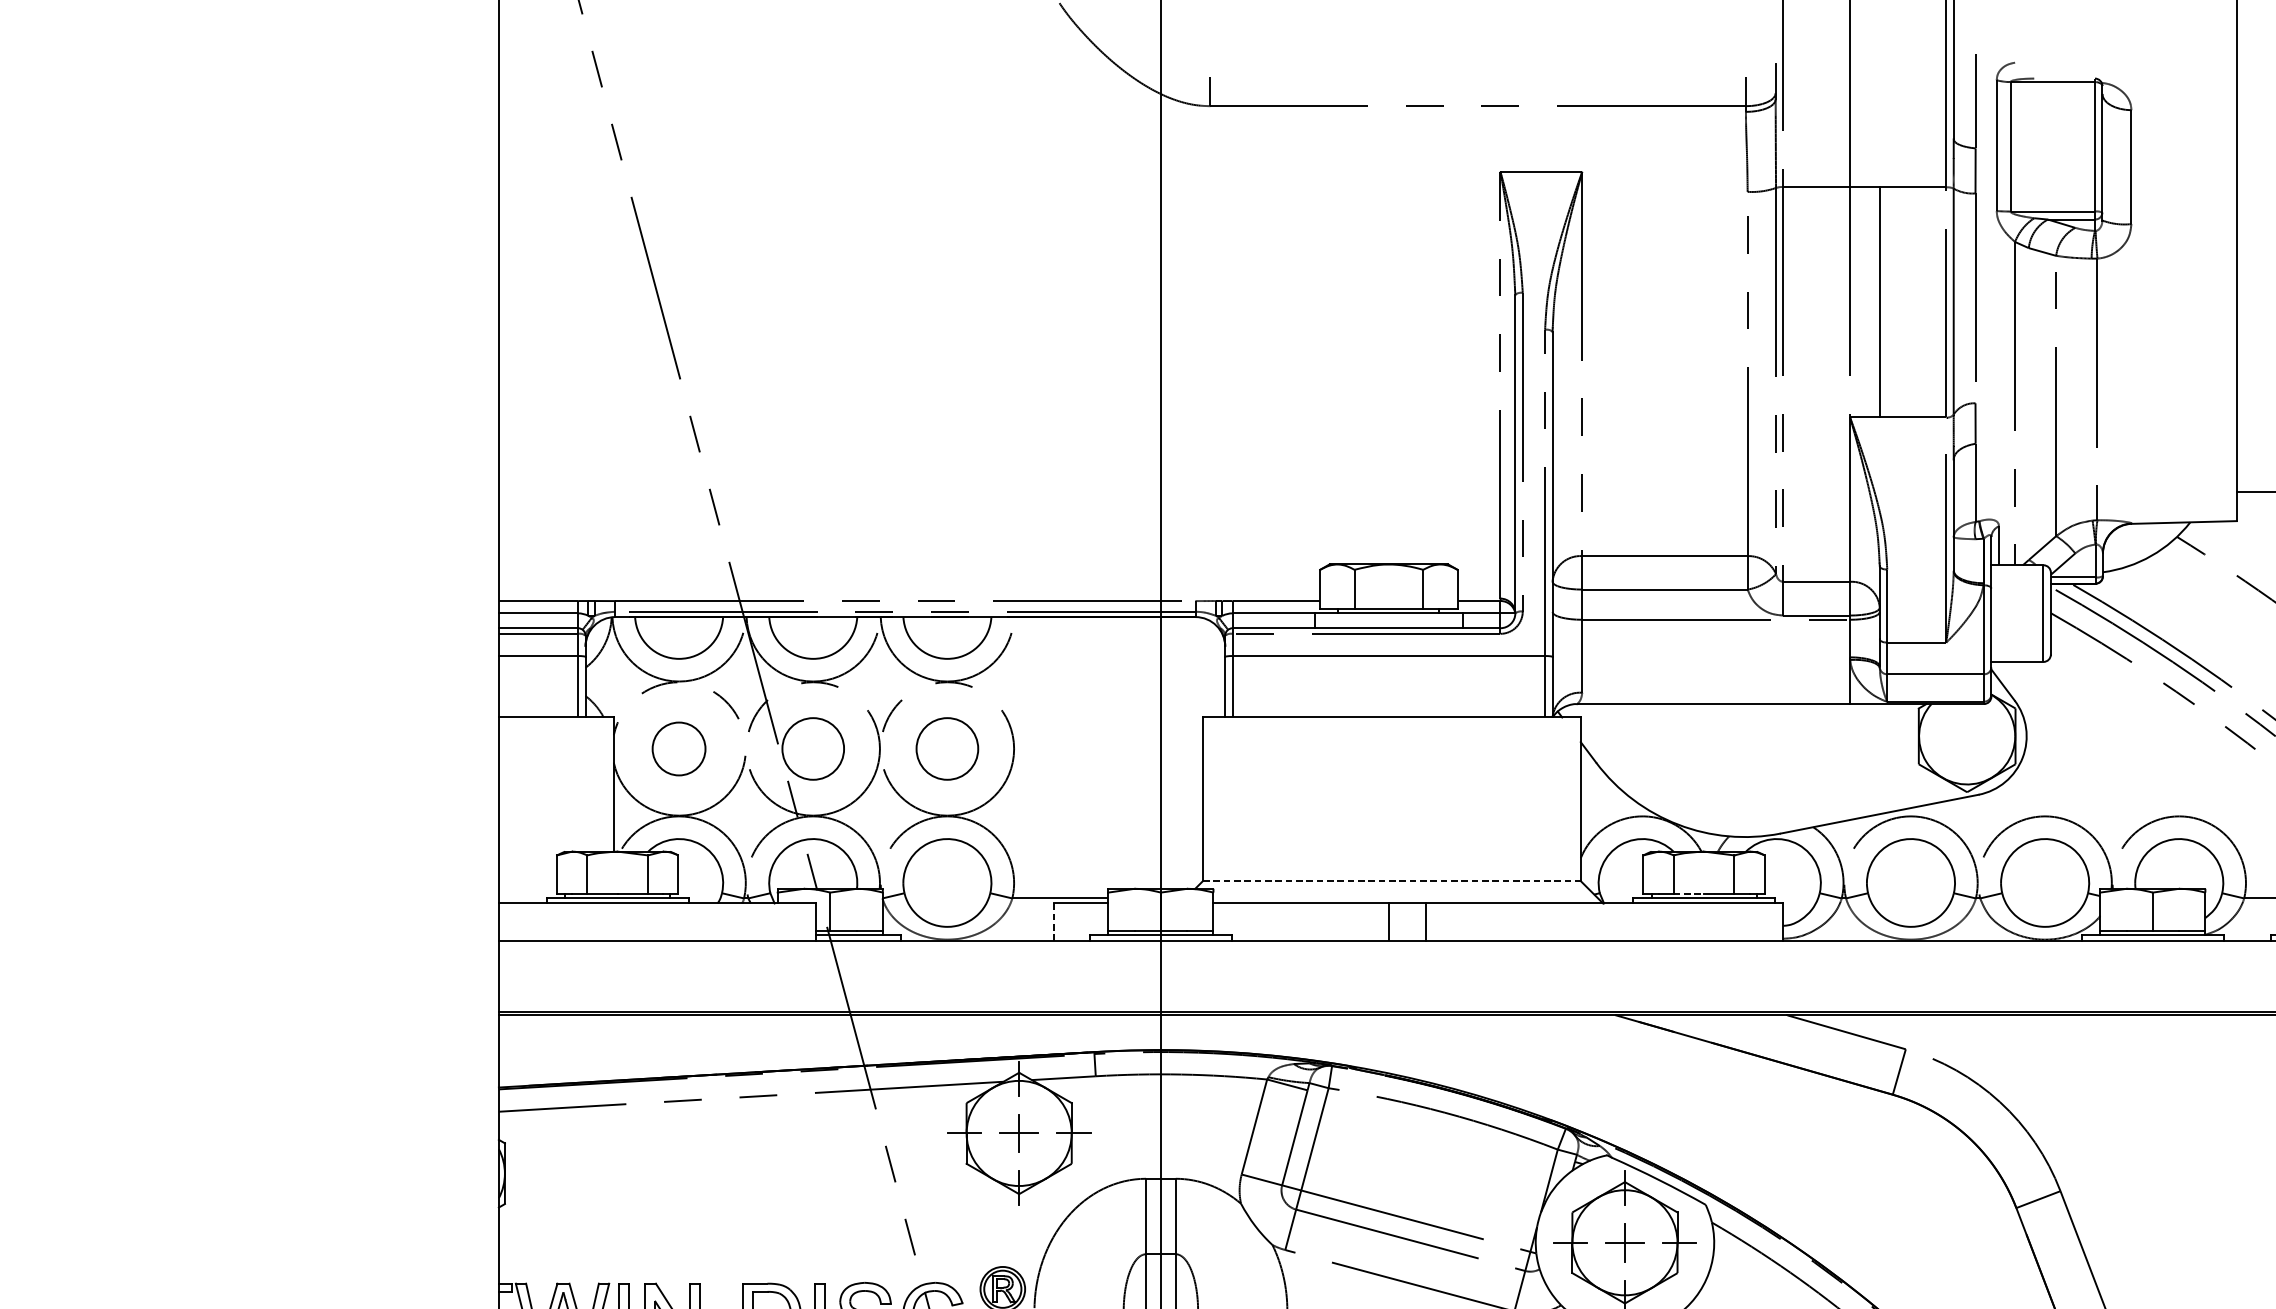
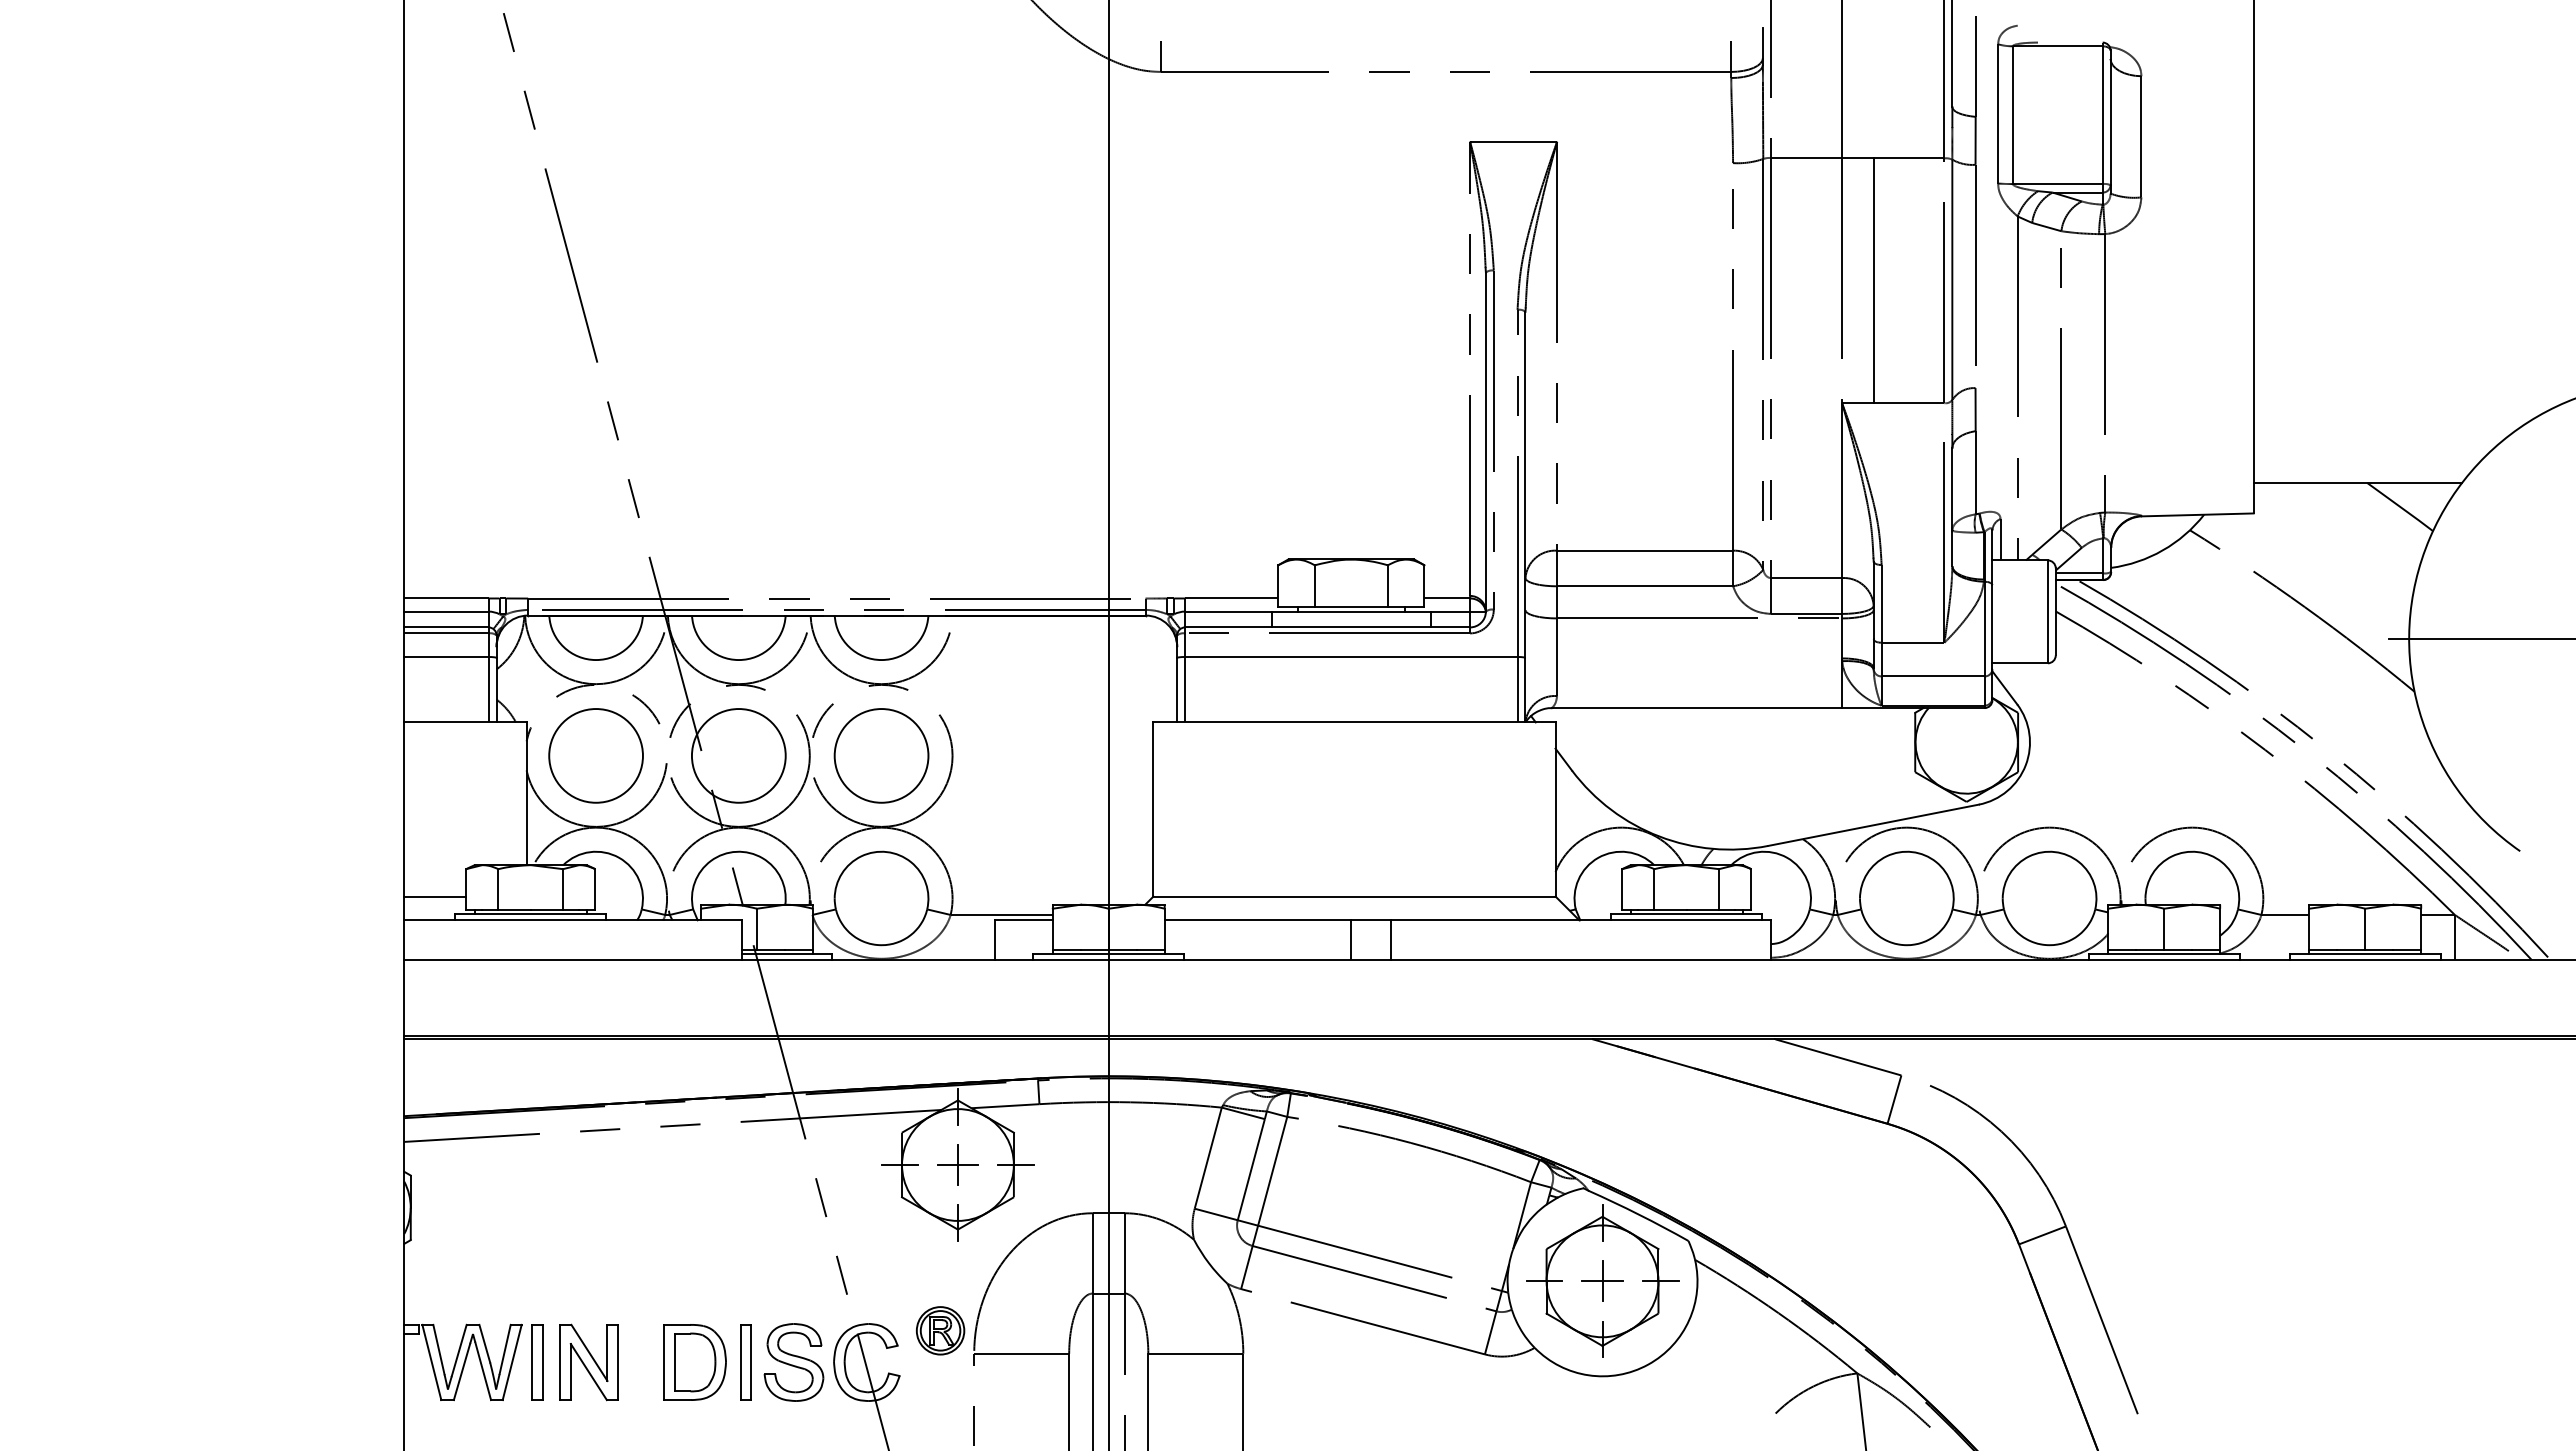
circle: (678, 748) -> (595, 755), size x1.67
circle: (812, 748) -> (738, 755), size x1.43
circle: (947, 748) -> (881, 755), size x1.43
line: (528, 881) -> (435, 896), added
line: (1392, 881) -> (1355, 896), dashed -> solid
line: (1689, 893) -> (1671, 909), dashed -> solid
line: (1054, 922) -> (995, 940), dashed -> solid

